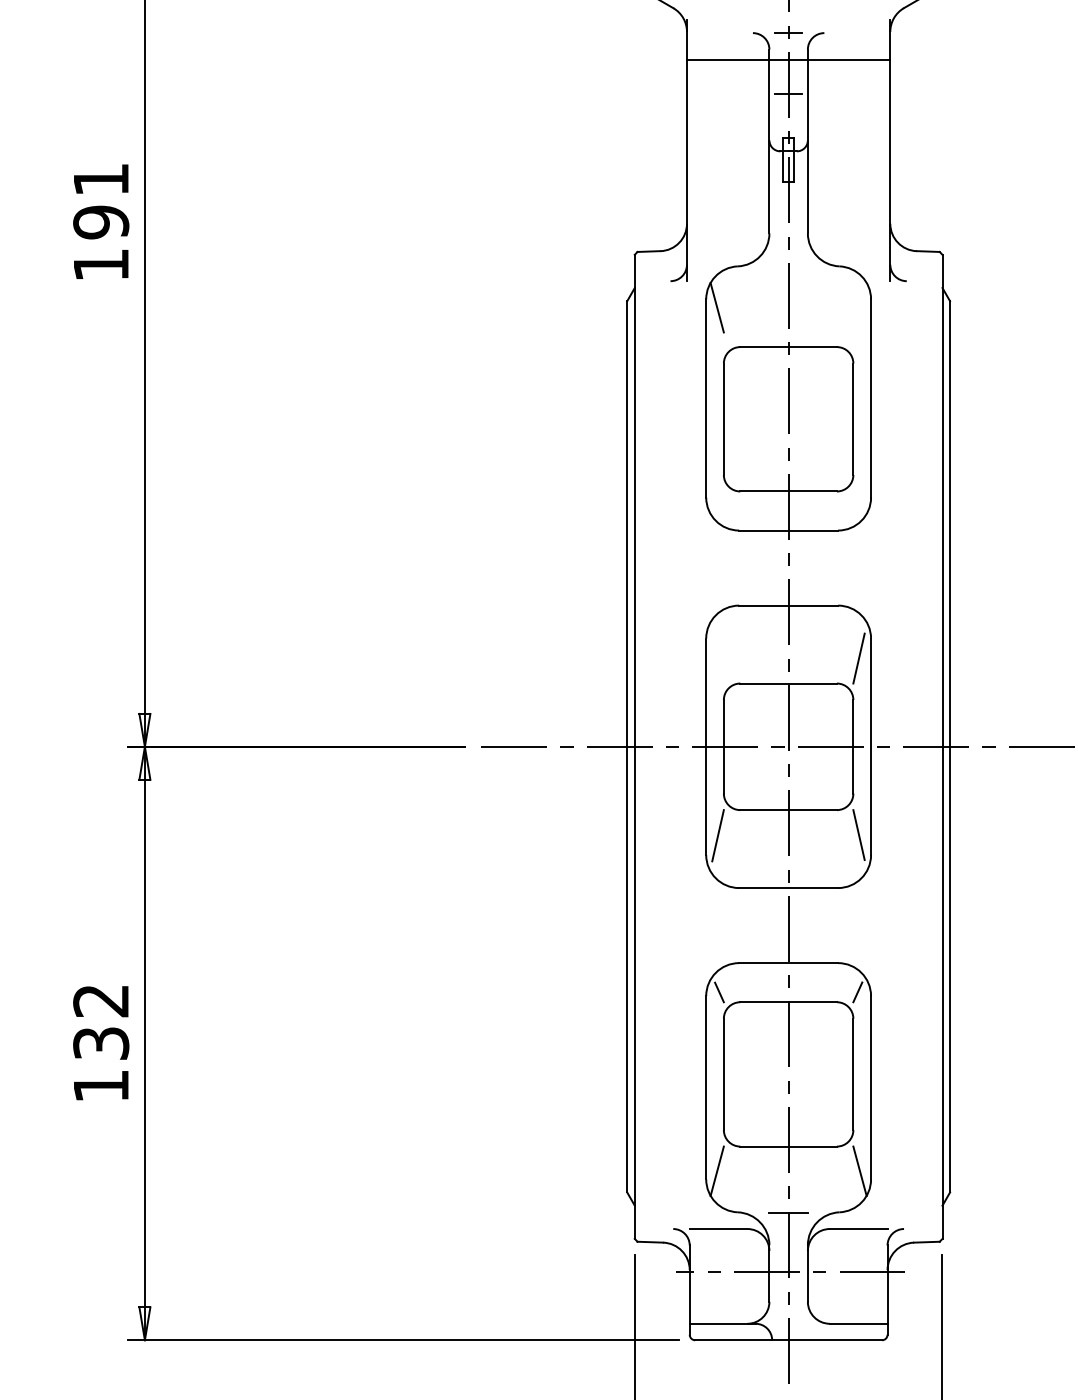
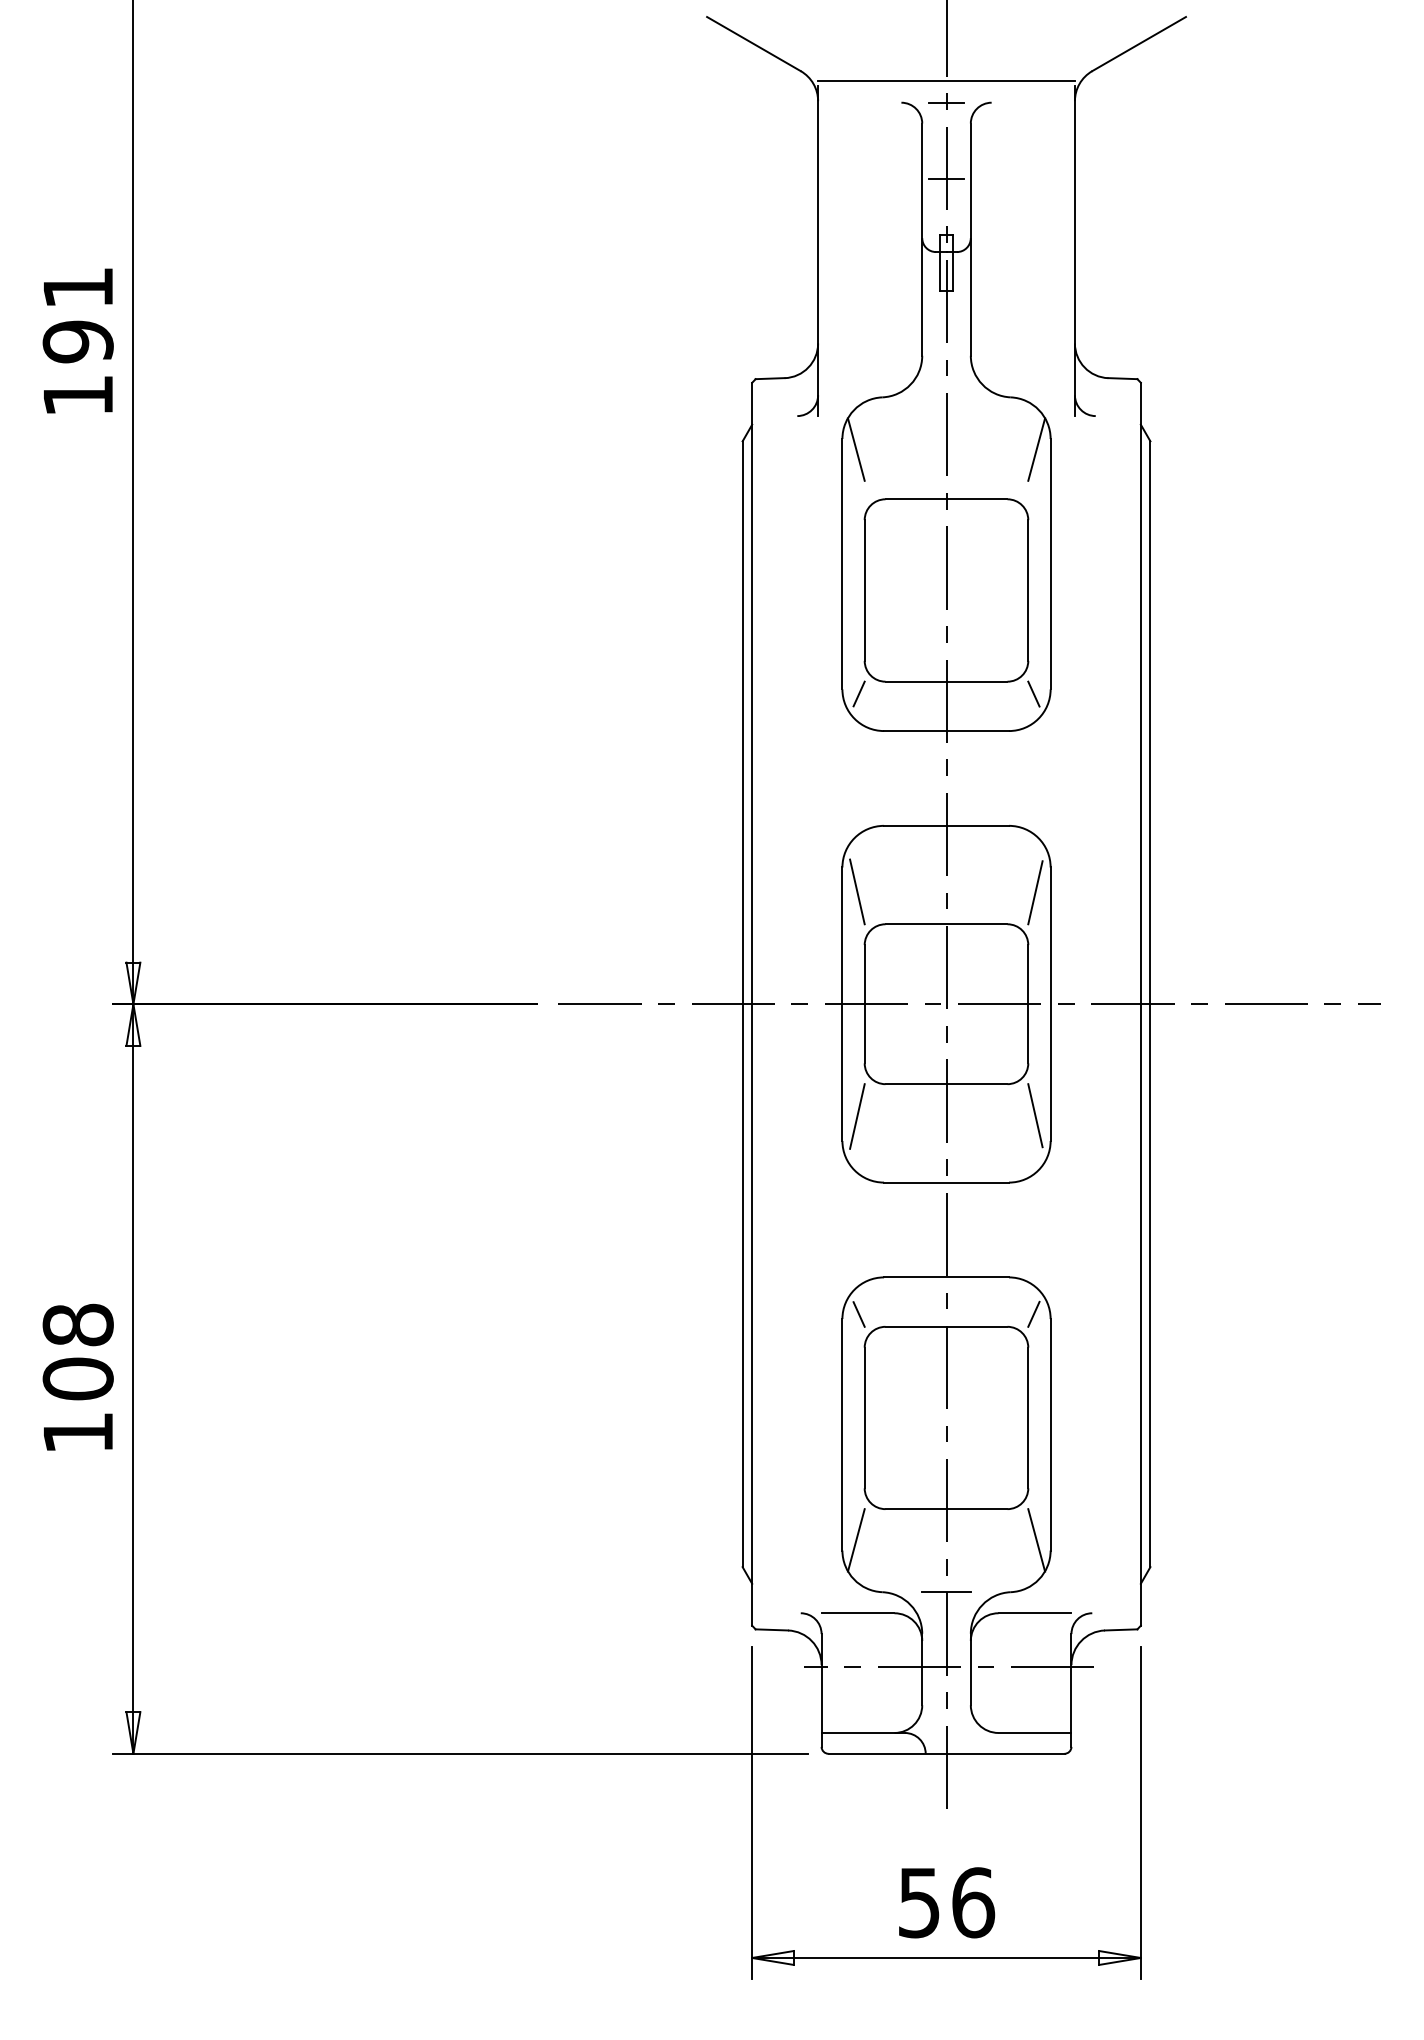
line: (788, 60) -> (946, 81), moved
line: (859, 307) -> (1036, 449), added
line: (718, 500) -> (858, 693), added
line: (857, 500) -> (1033, 693), added
line: (718, 657) -> (857, 891), added
text: (100, 1021) -> (77, 1351), 132 -> 108

